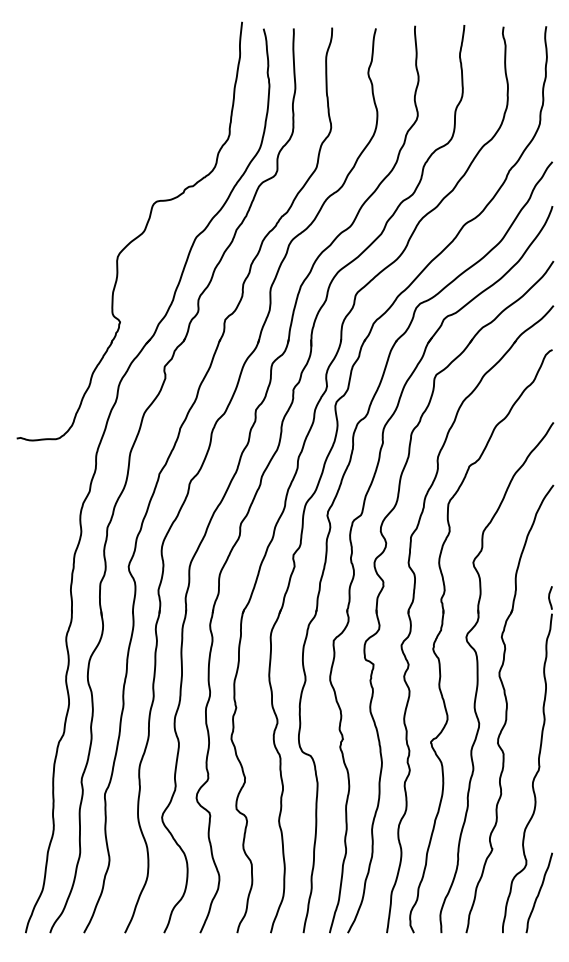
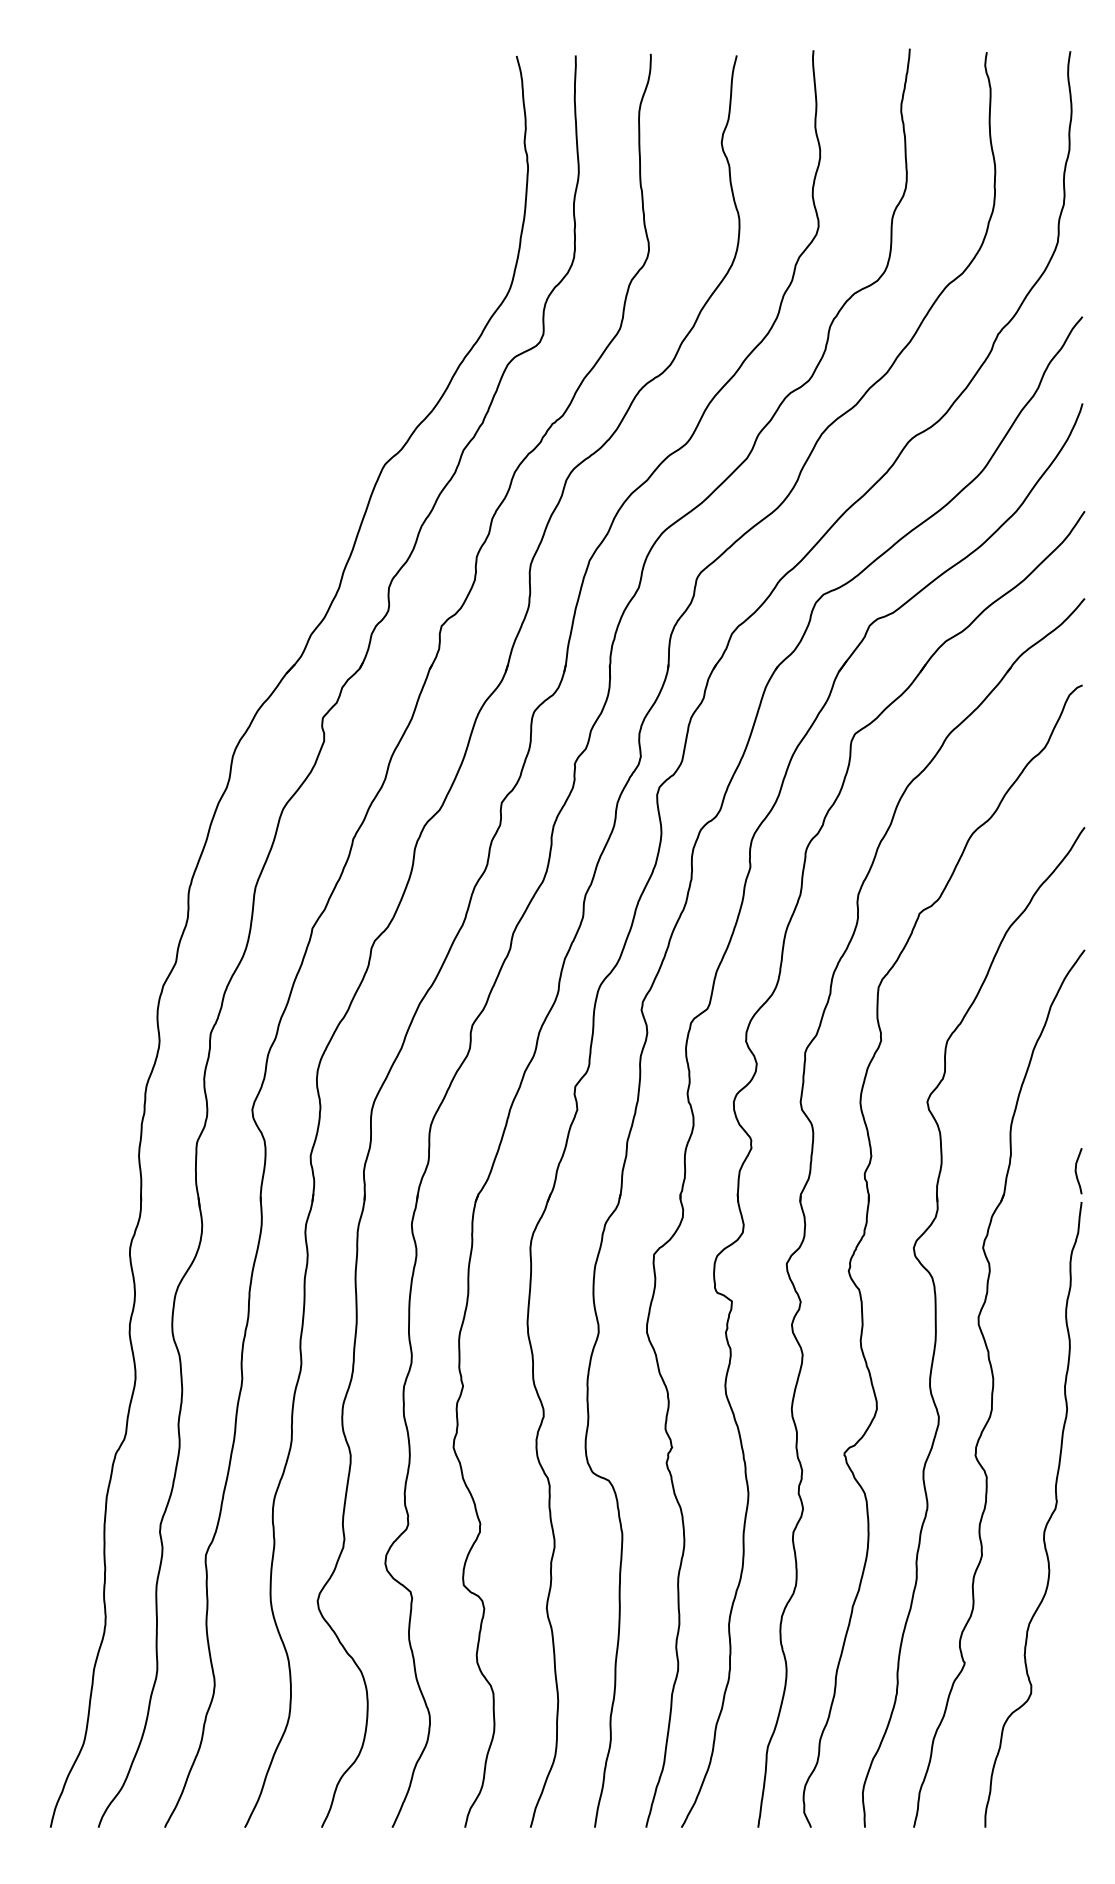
part: (135, 237) -> (265, 465), removed
curve: (538, 892) -> (1055, 1748), removed

